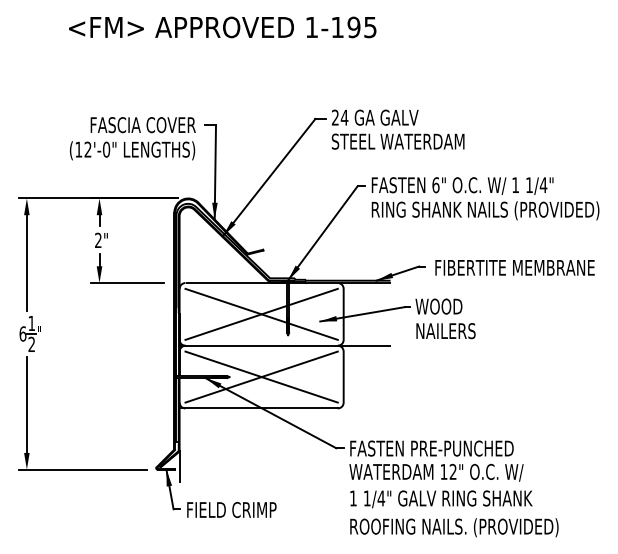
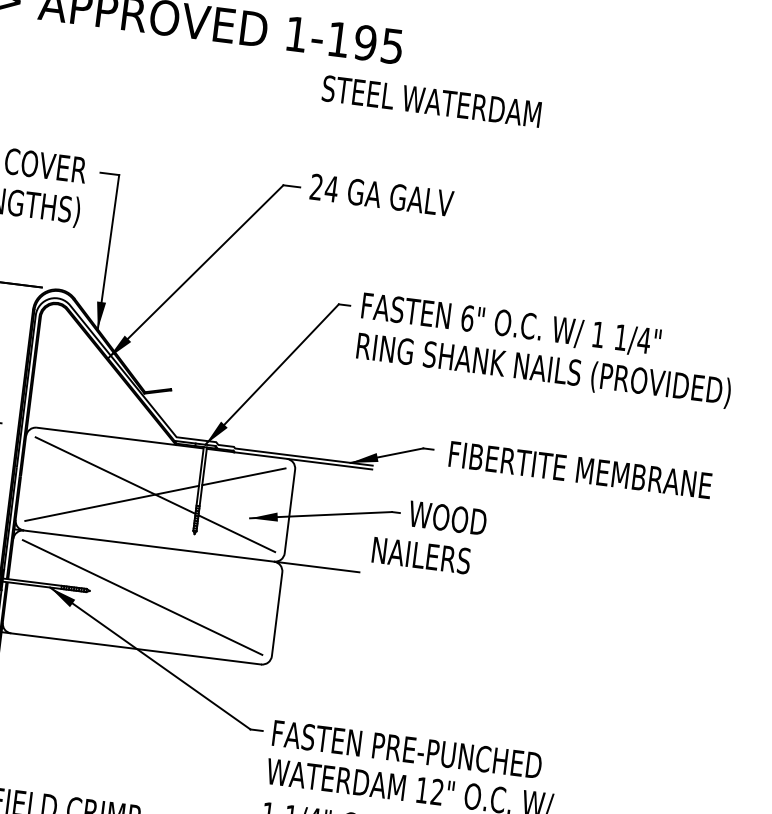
text: (397, 141) -> (430, 101), moved
text: (445, 331) -> (420, 556), moved
line: (261, 376) -> (142, 596), removed

